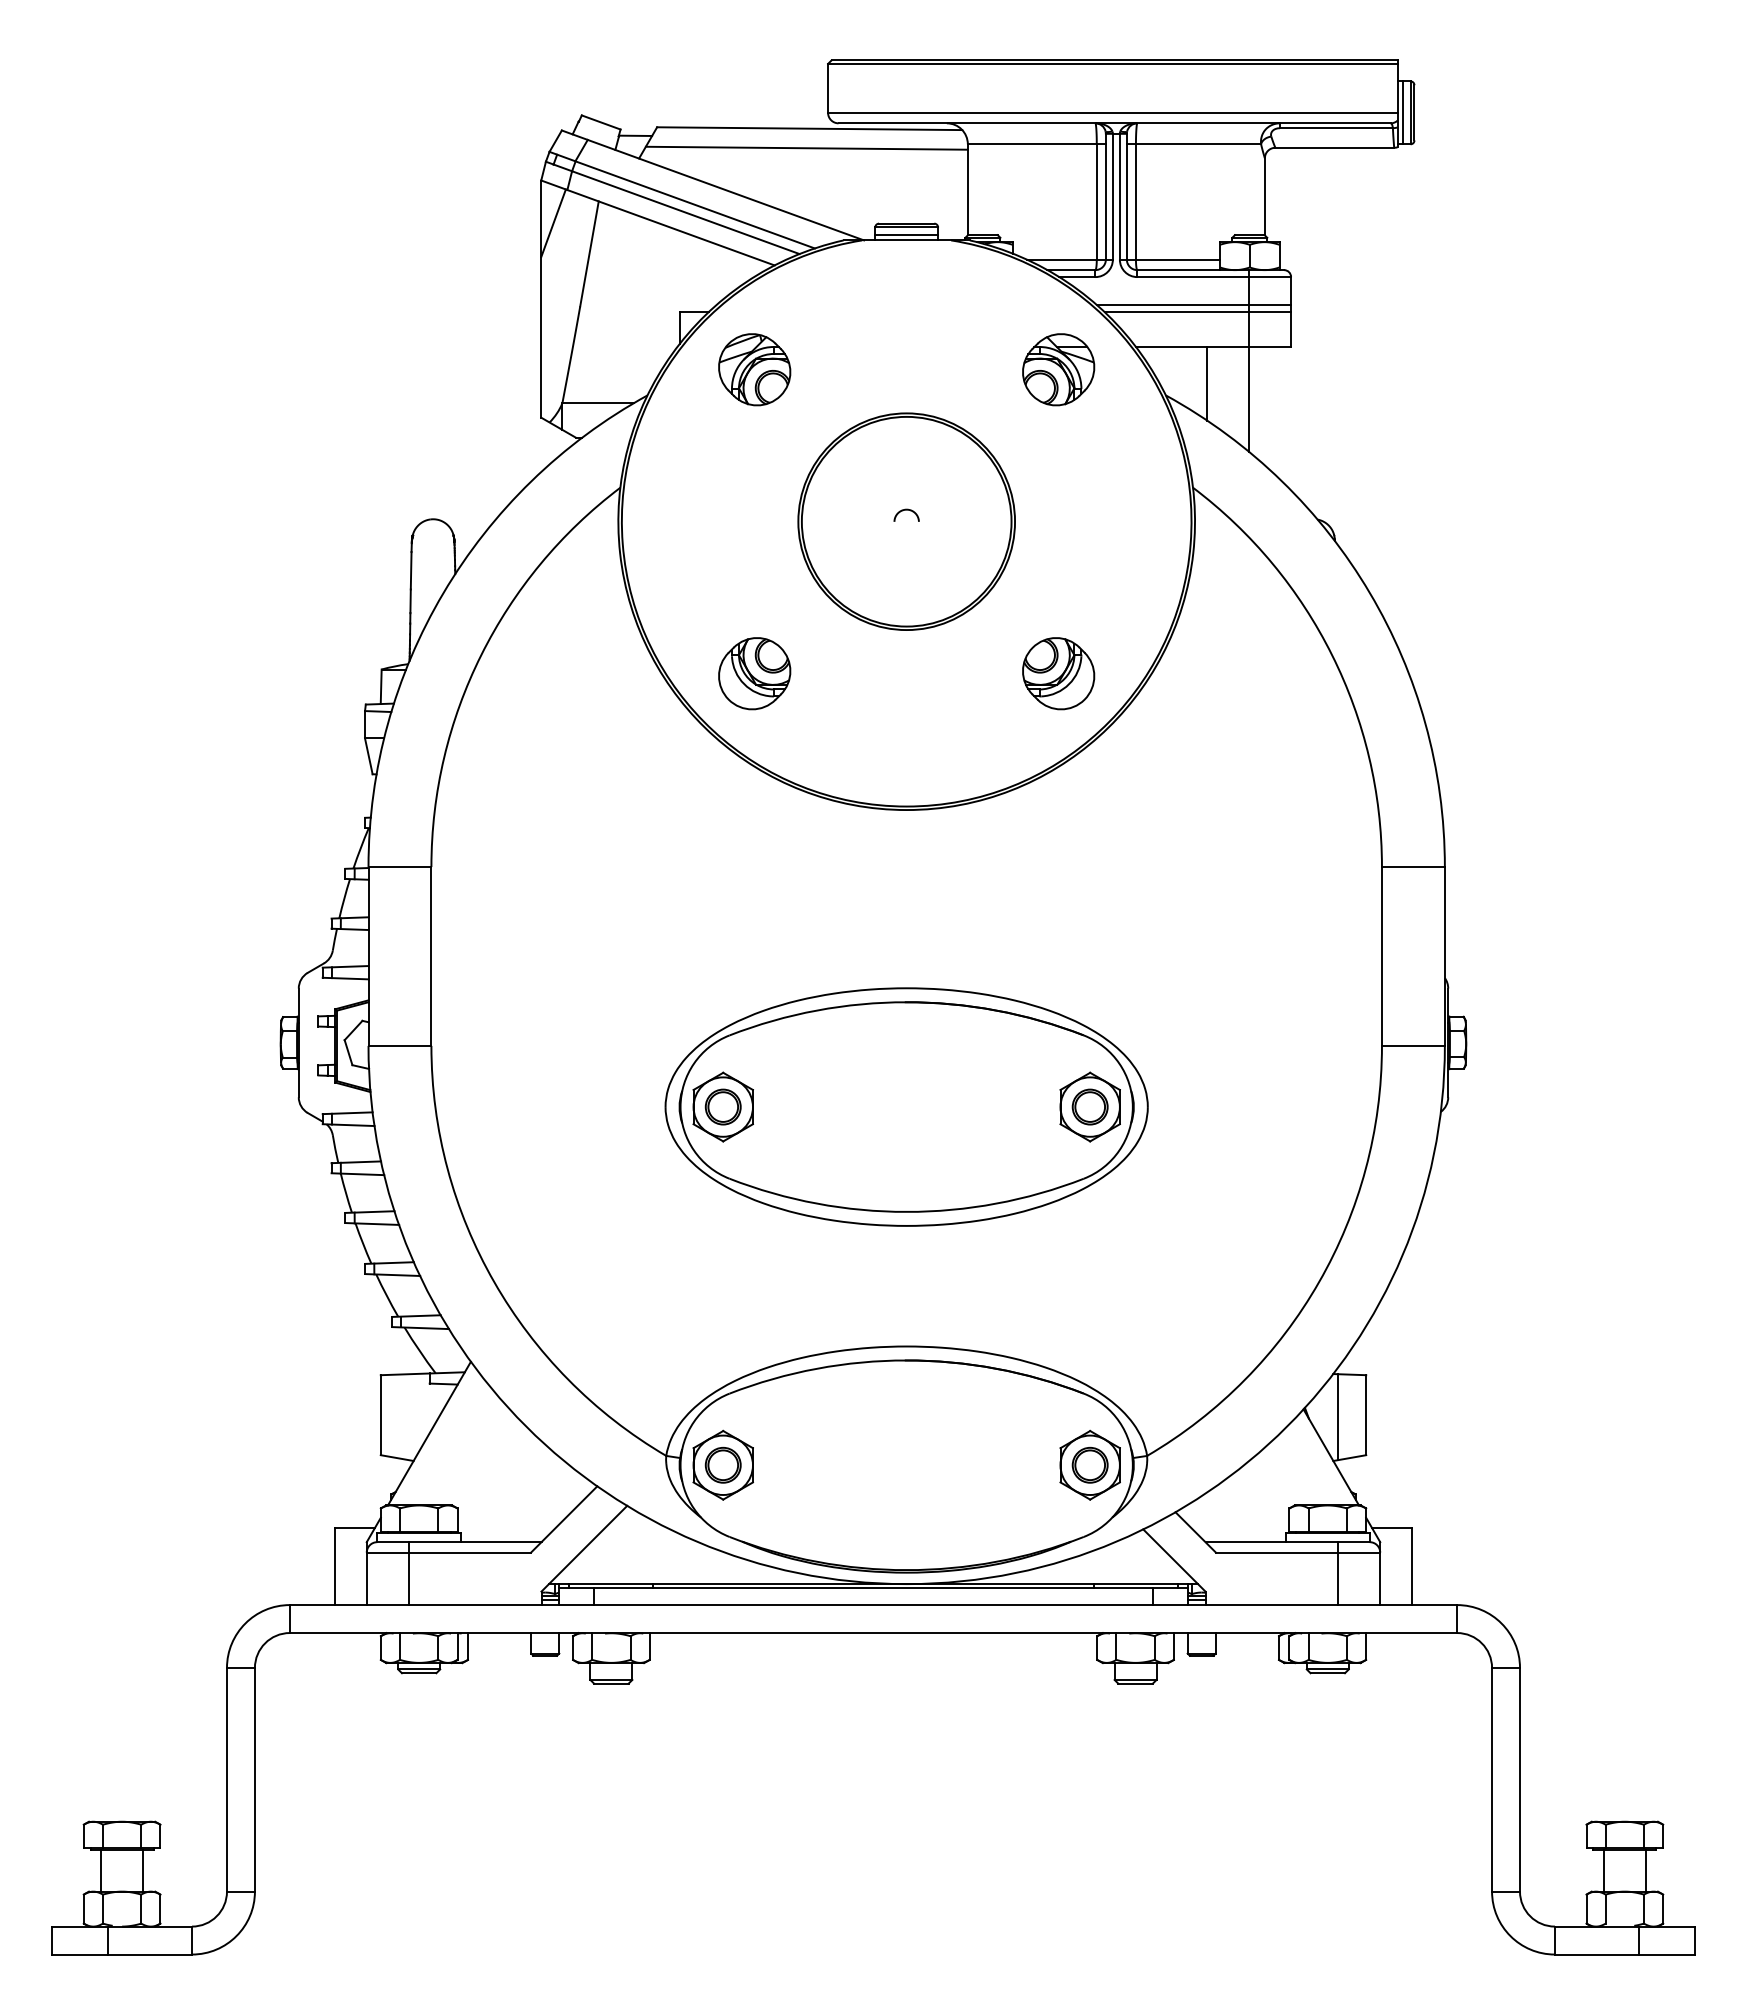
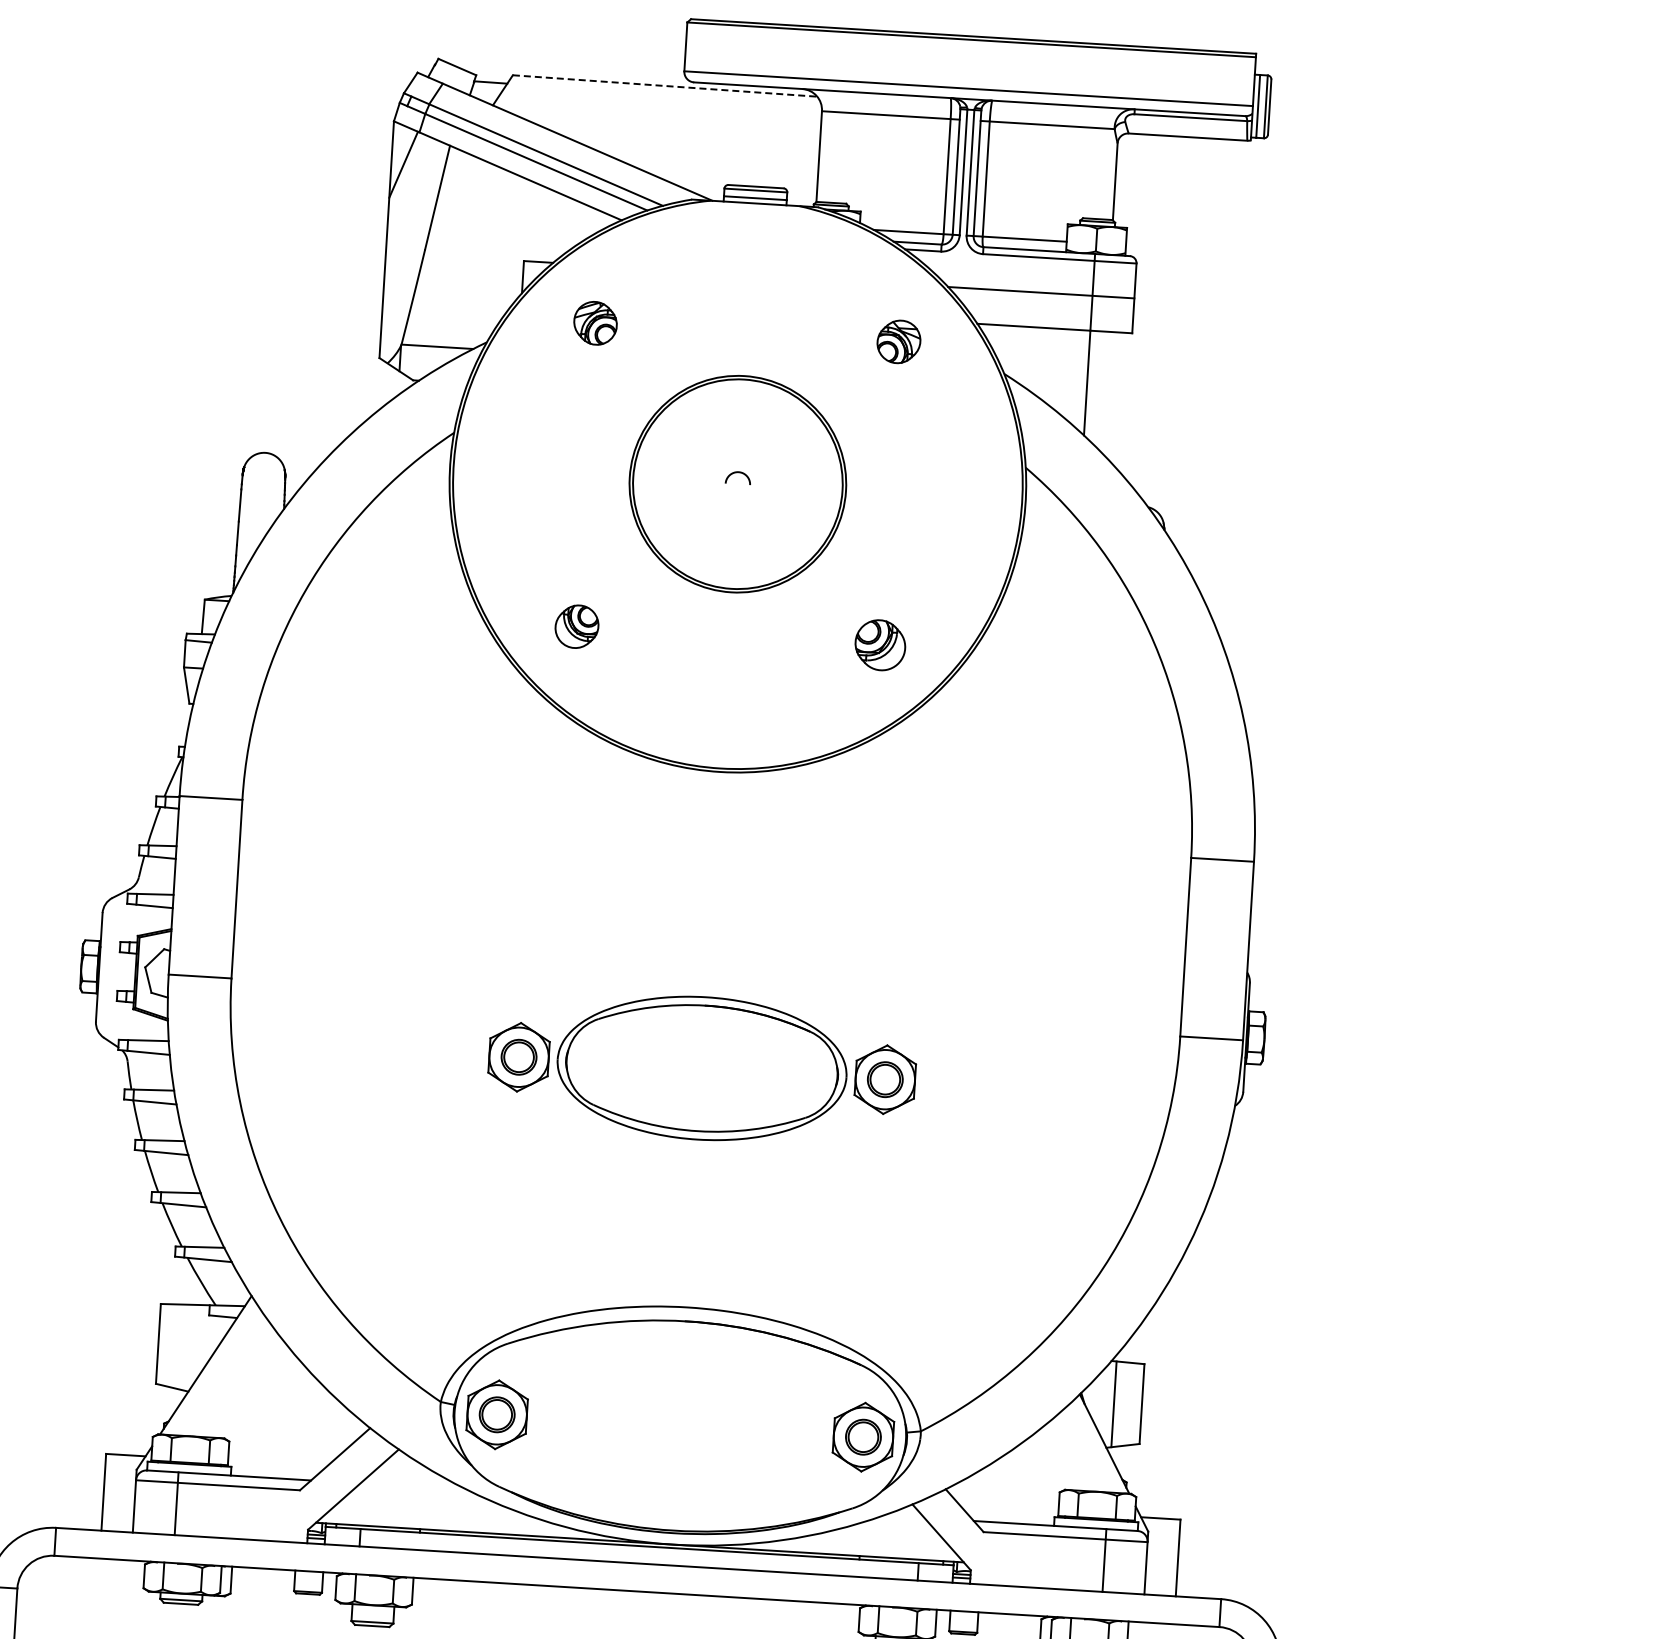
line: (809, 128) -> (664, 85), solid -> dashed
line: (806, 147) -> (660, 104), removed
line: (1193, 305) -> (1037, 285), removed
part: (754, 369) -> (595, 322), size x0.6
part: (1058, 369) -> (898, 341), size x0.6
line: (1207, 383) -> (1046, 364), removed
part: (754, 673) -> (576, 626), size x0.6
part: (1058, 673) -> (880, 644), size x0.7
part: (906, 1106) -> (702, 1067), size x0.6

